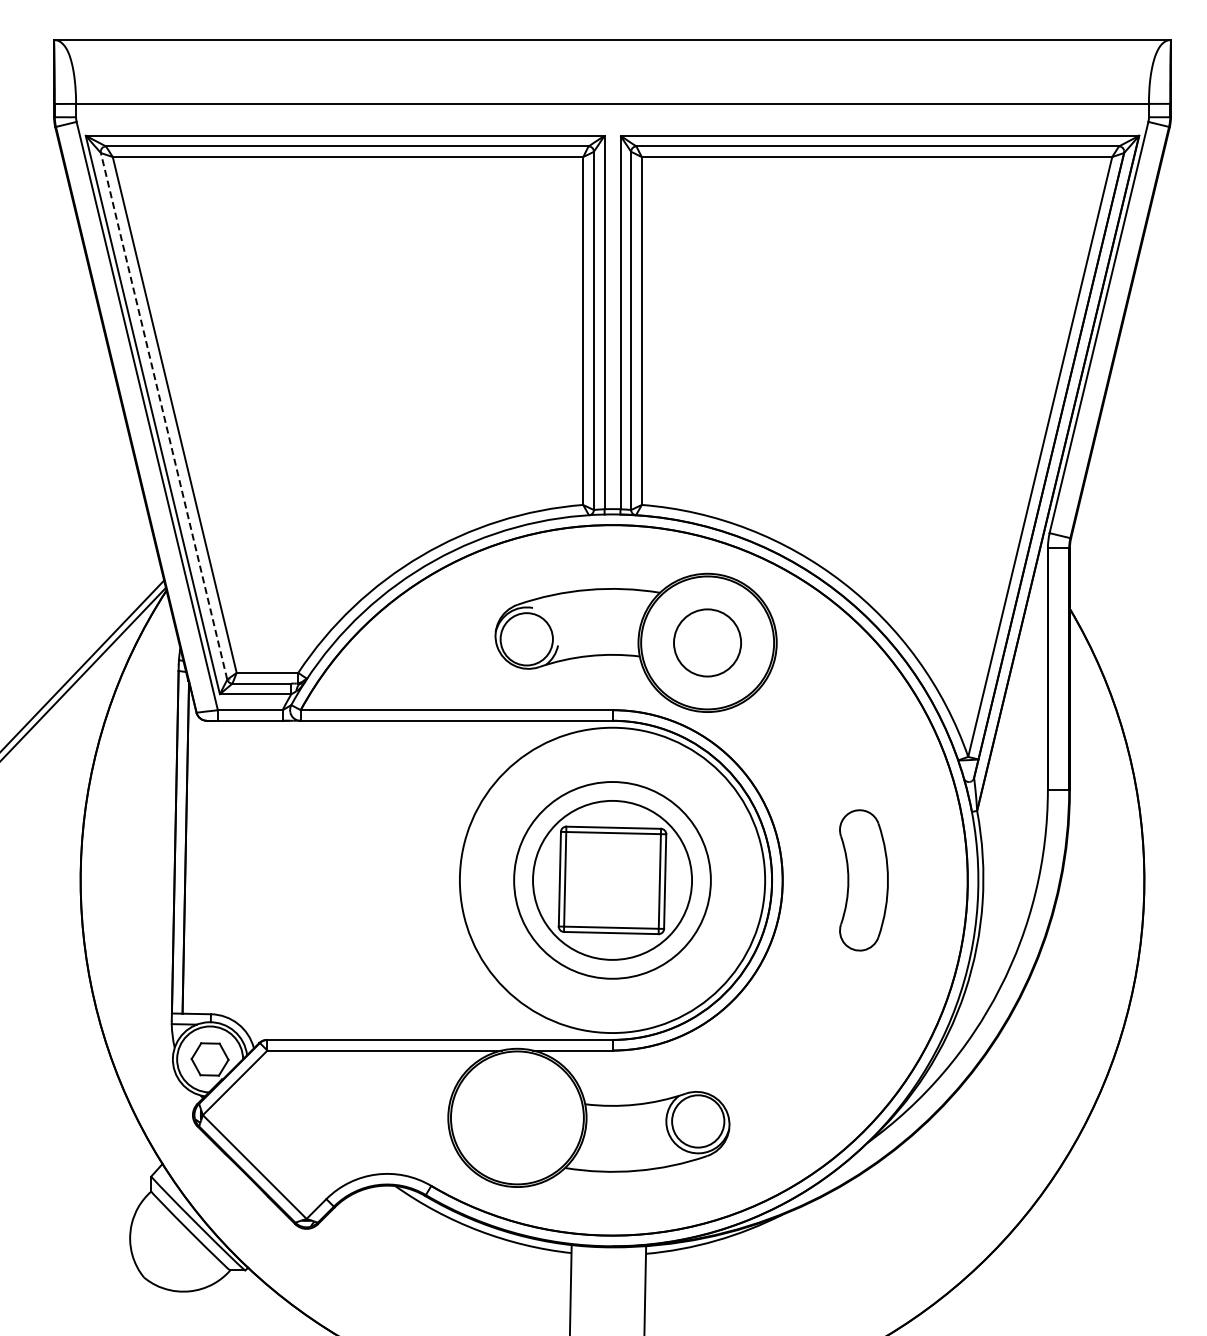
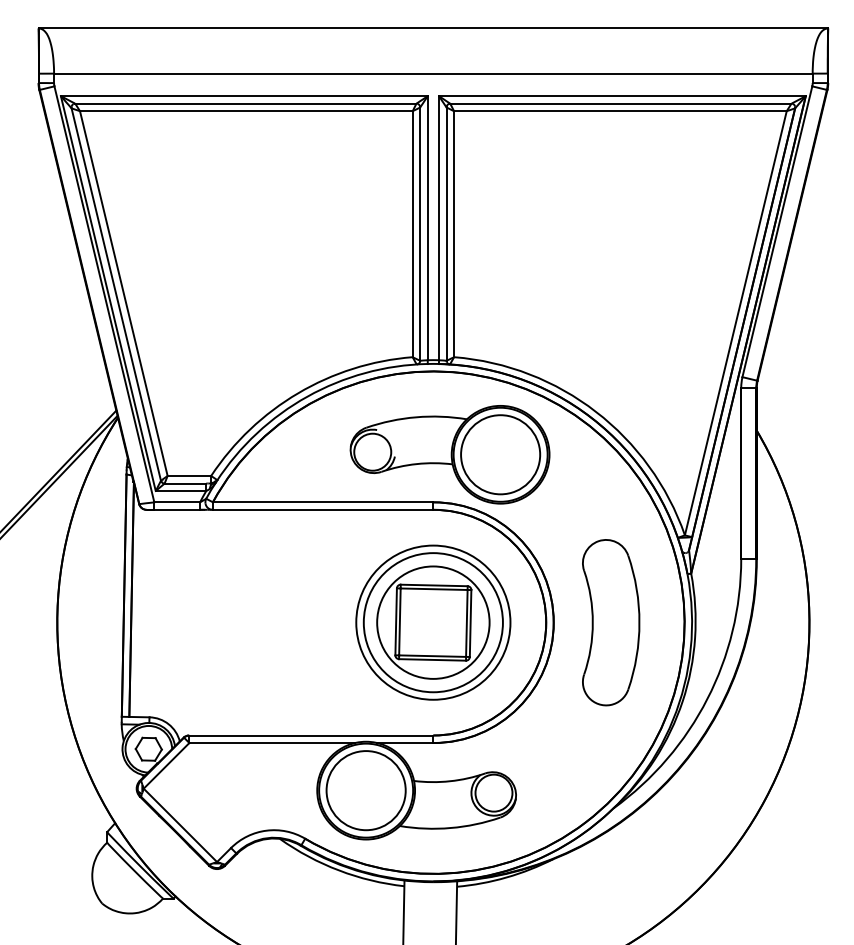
line: (164, 416) -> (116, 294), dashed -> solid
circle: (707, 642) -> (500, 454), size x1.67
circle: (612, 880) -> (433, 622), size x0.71
part: (863, 880) -> (610, 622), size x1.67
circle: (517, 1117) -> (366, 790), added

